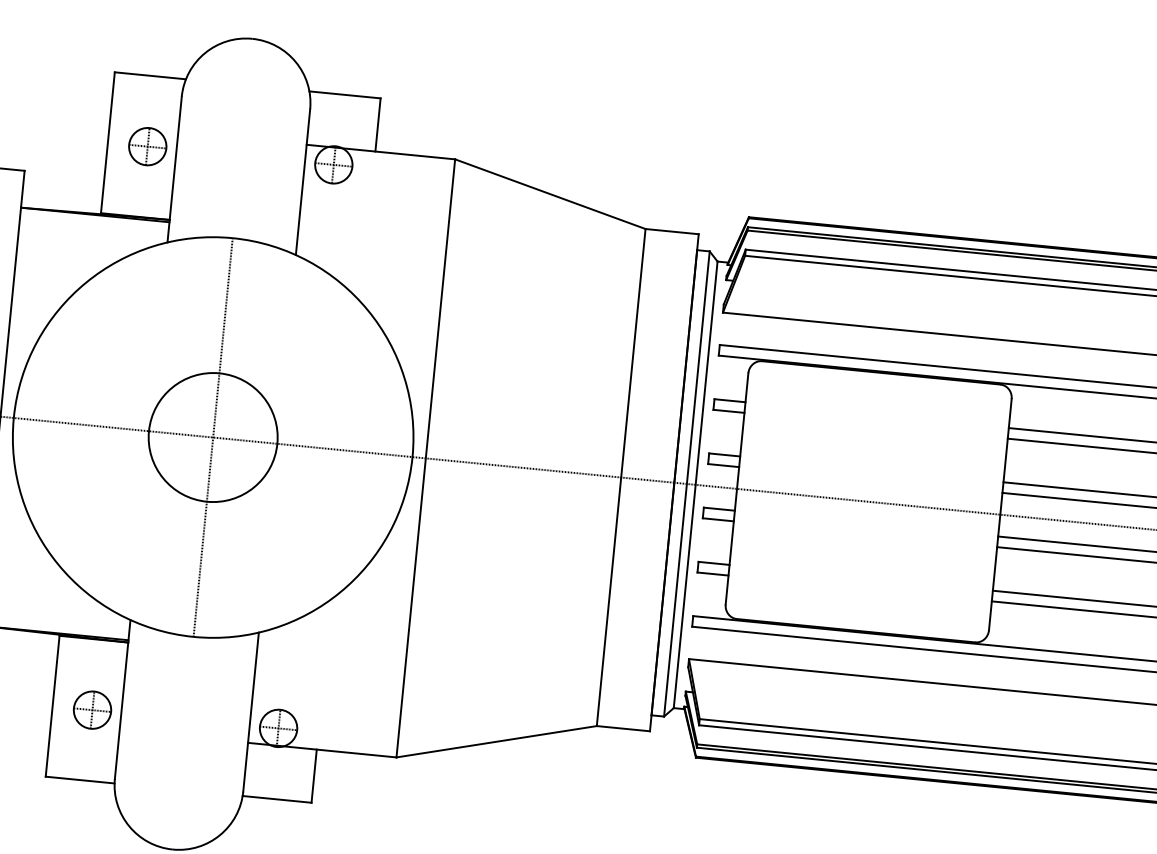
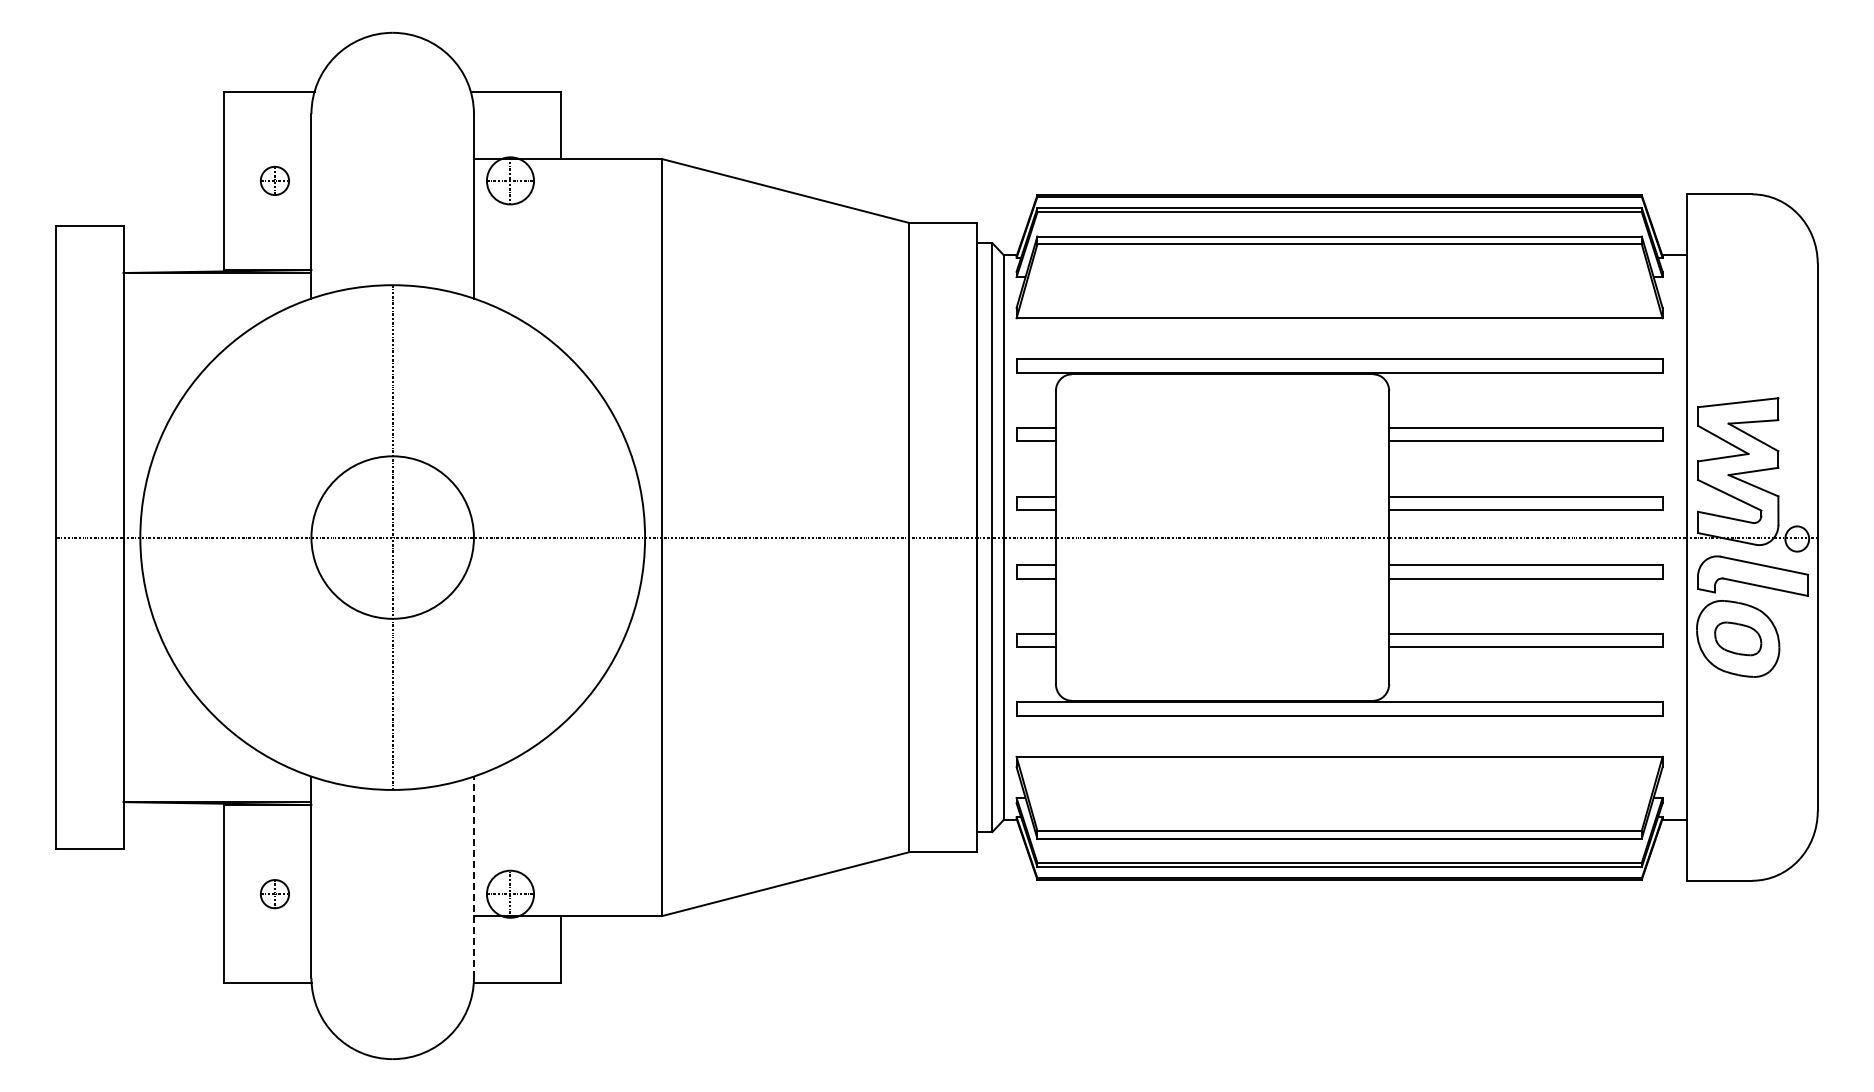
part: (147, 146) -> (274, 180), size x0.6
part: (92, 709) -> (274, 893), size x0.6
line: (250, 712) -> (473, 877), solid -> dashed

